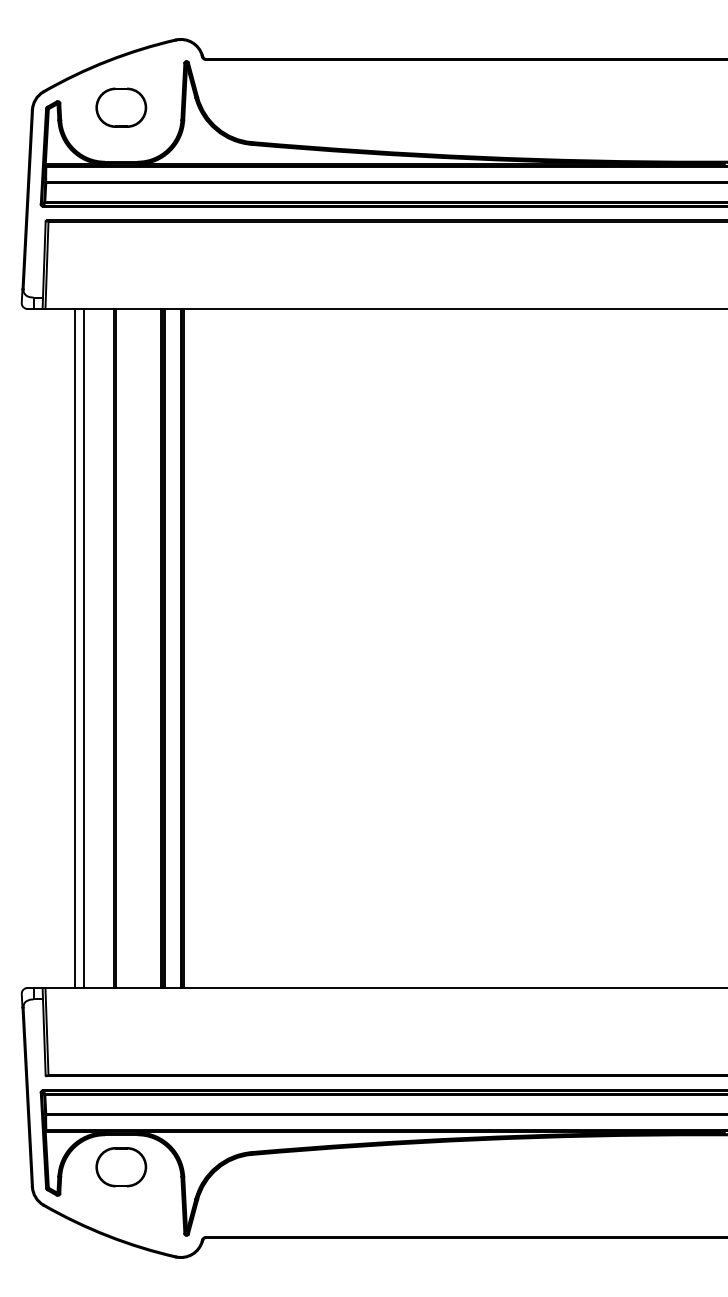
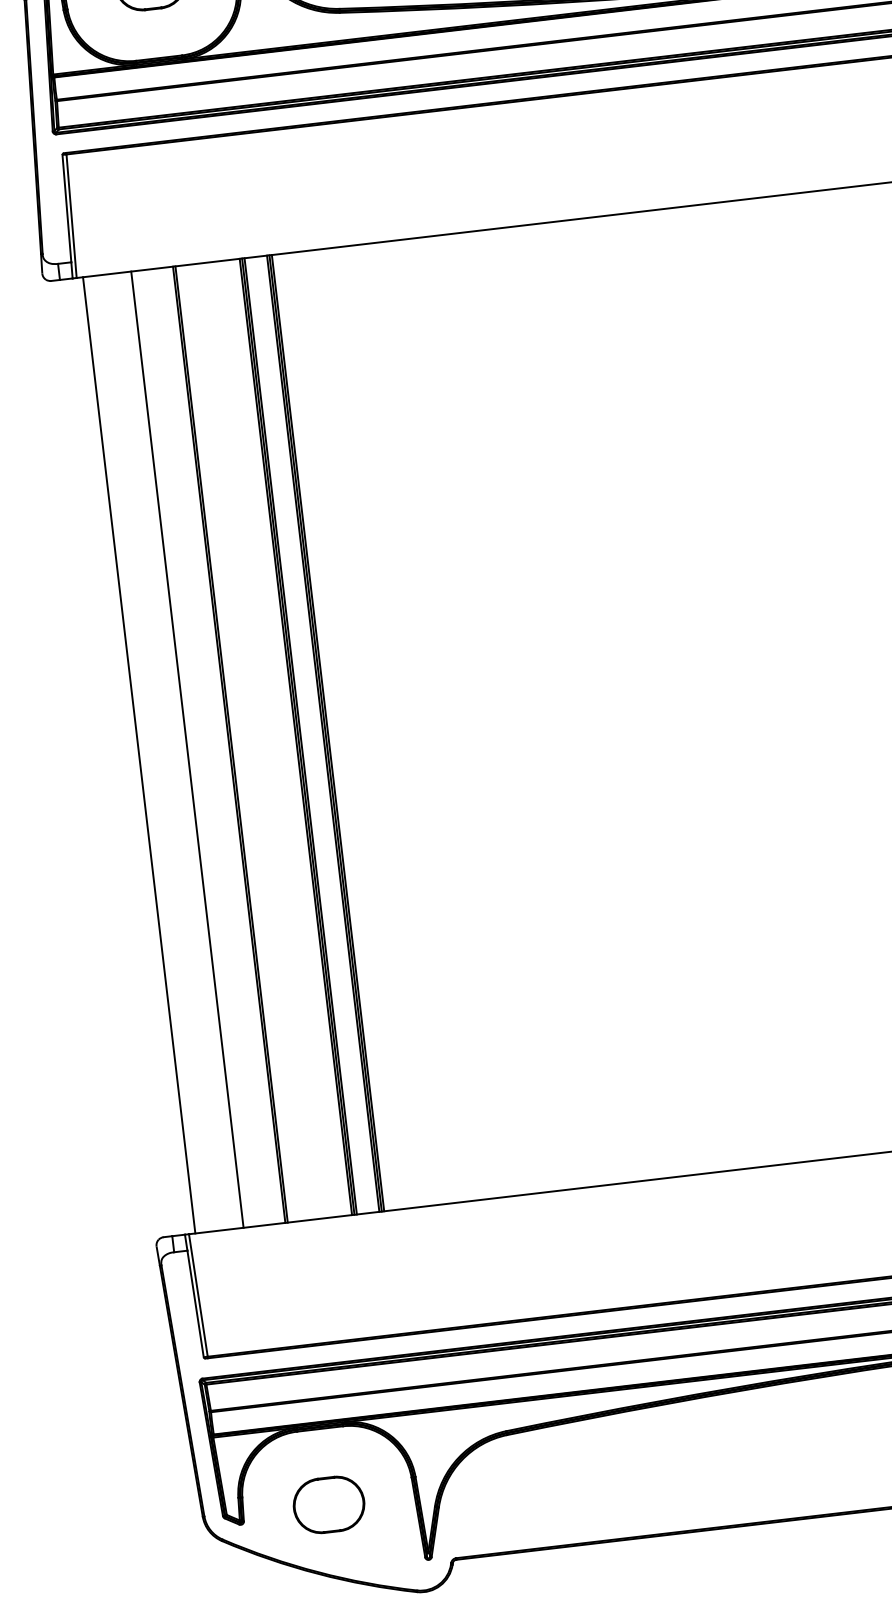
line: (74, 648) -> (138, 755), moved
part: (121, 1167) -> (329, 1505), moved

